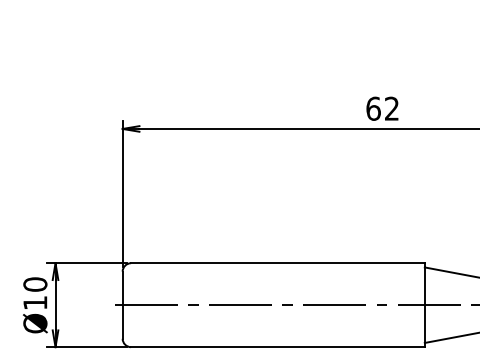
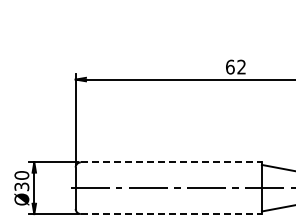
line: (278, 263) -> (171, 162), solid -> dashed
text: (34, 302) -> (21, 186), 10 -> 30
line: (278, 347) -> (171, 214), solid -> dashed

